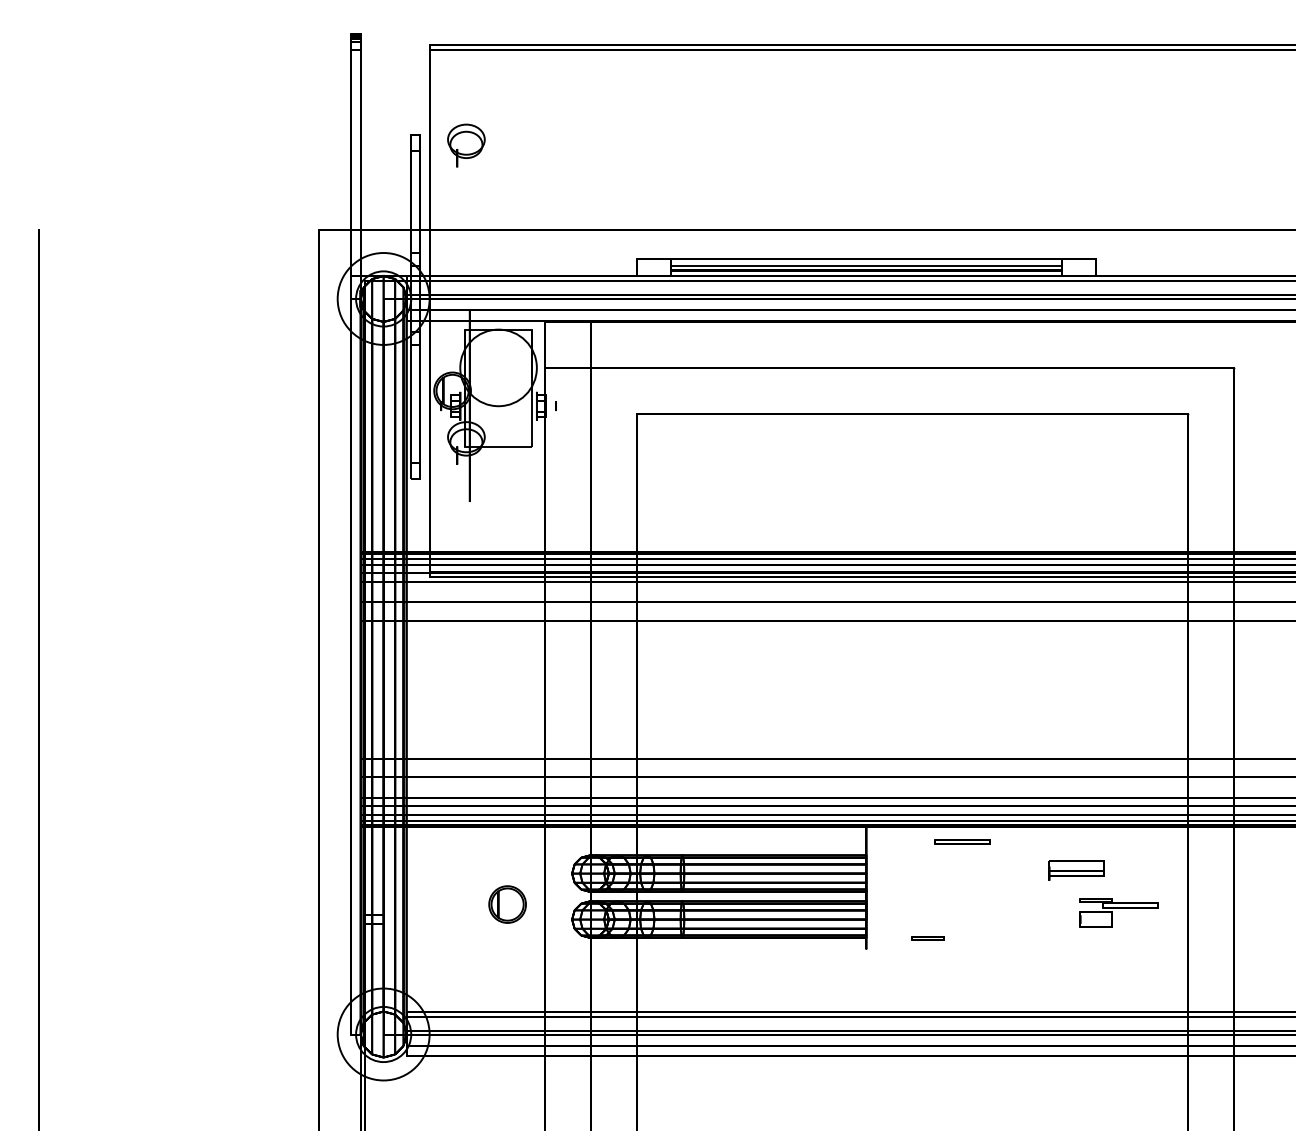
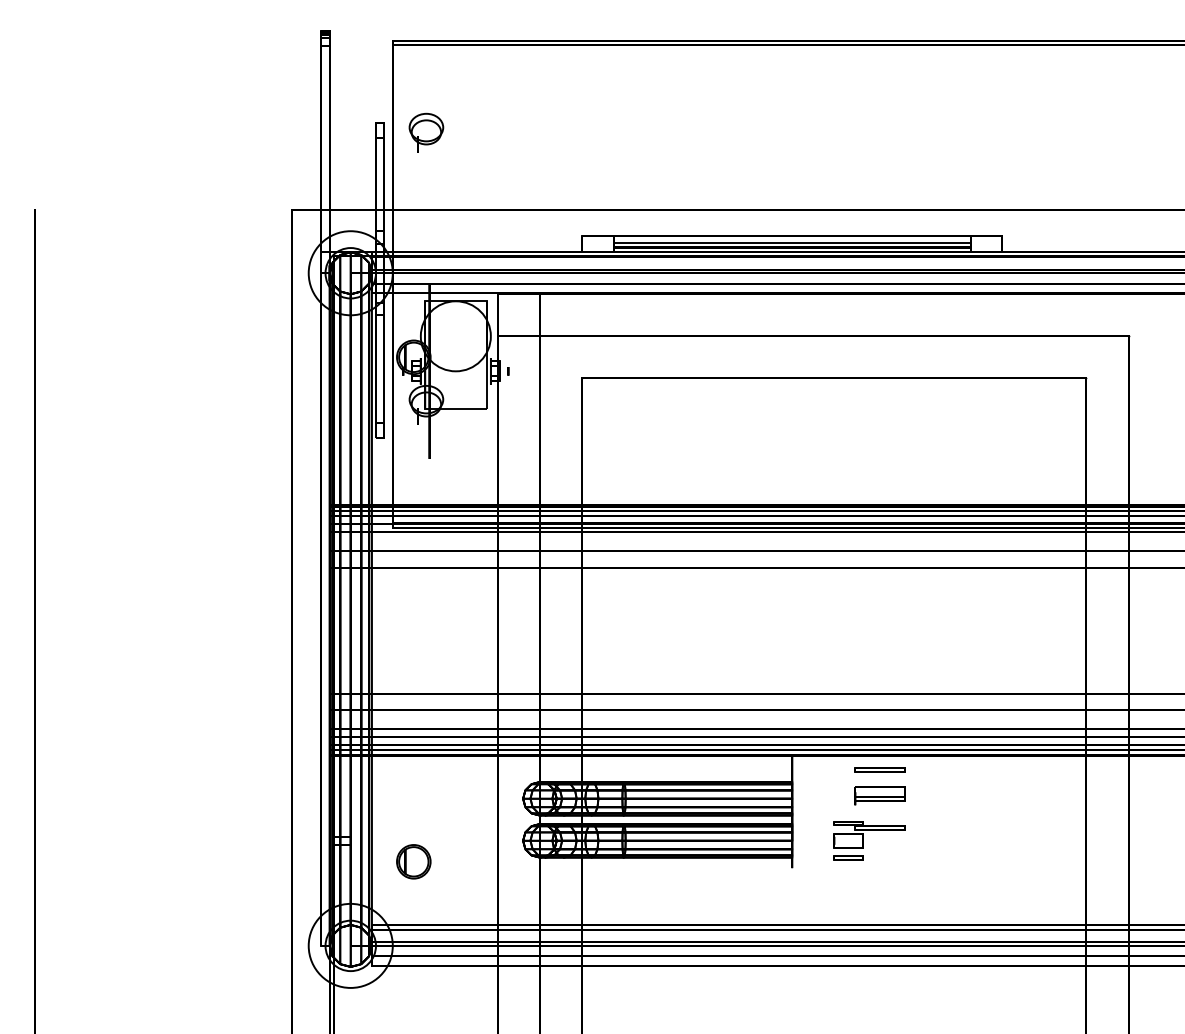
part: (1076, 870) -> (880, 795), moved
part: (507, 904) -> (413, 861), moved
part: (1118, 912) -> (869, 834), moved

